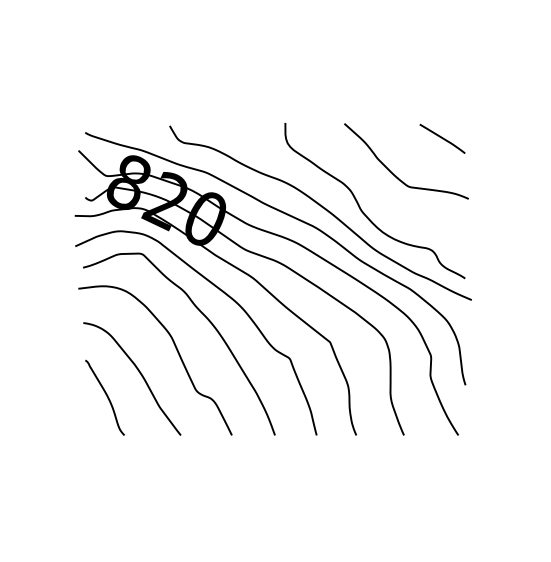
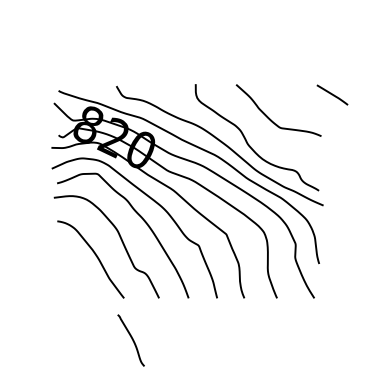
line: (442, 138) -> (332, 94), moved
curve: (105, 396) -> (131, 339), moved

